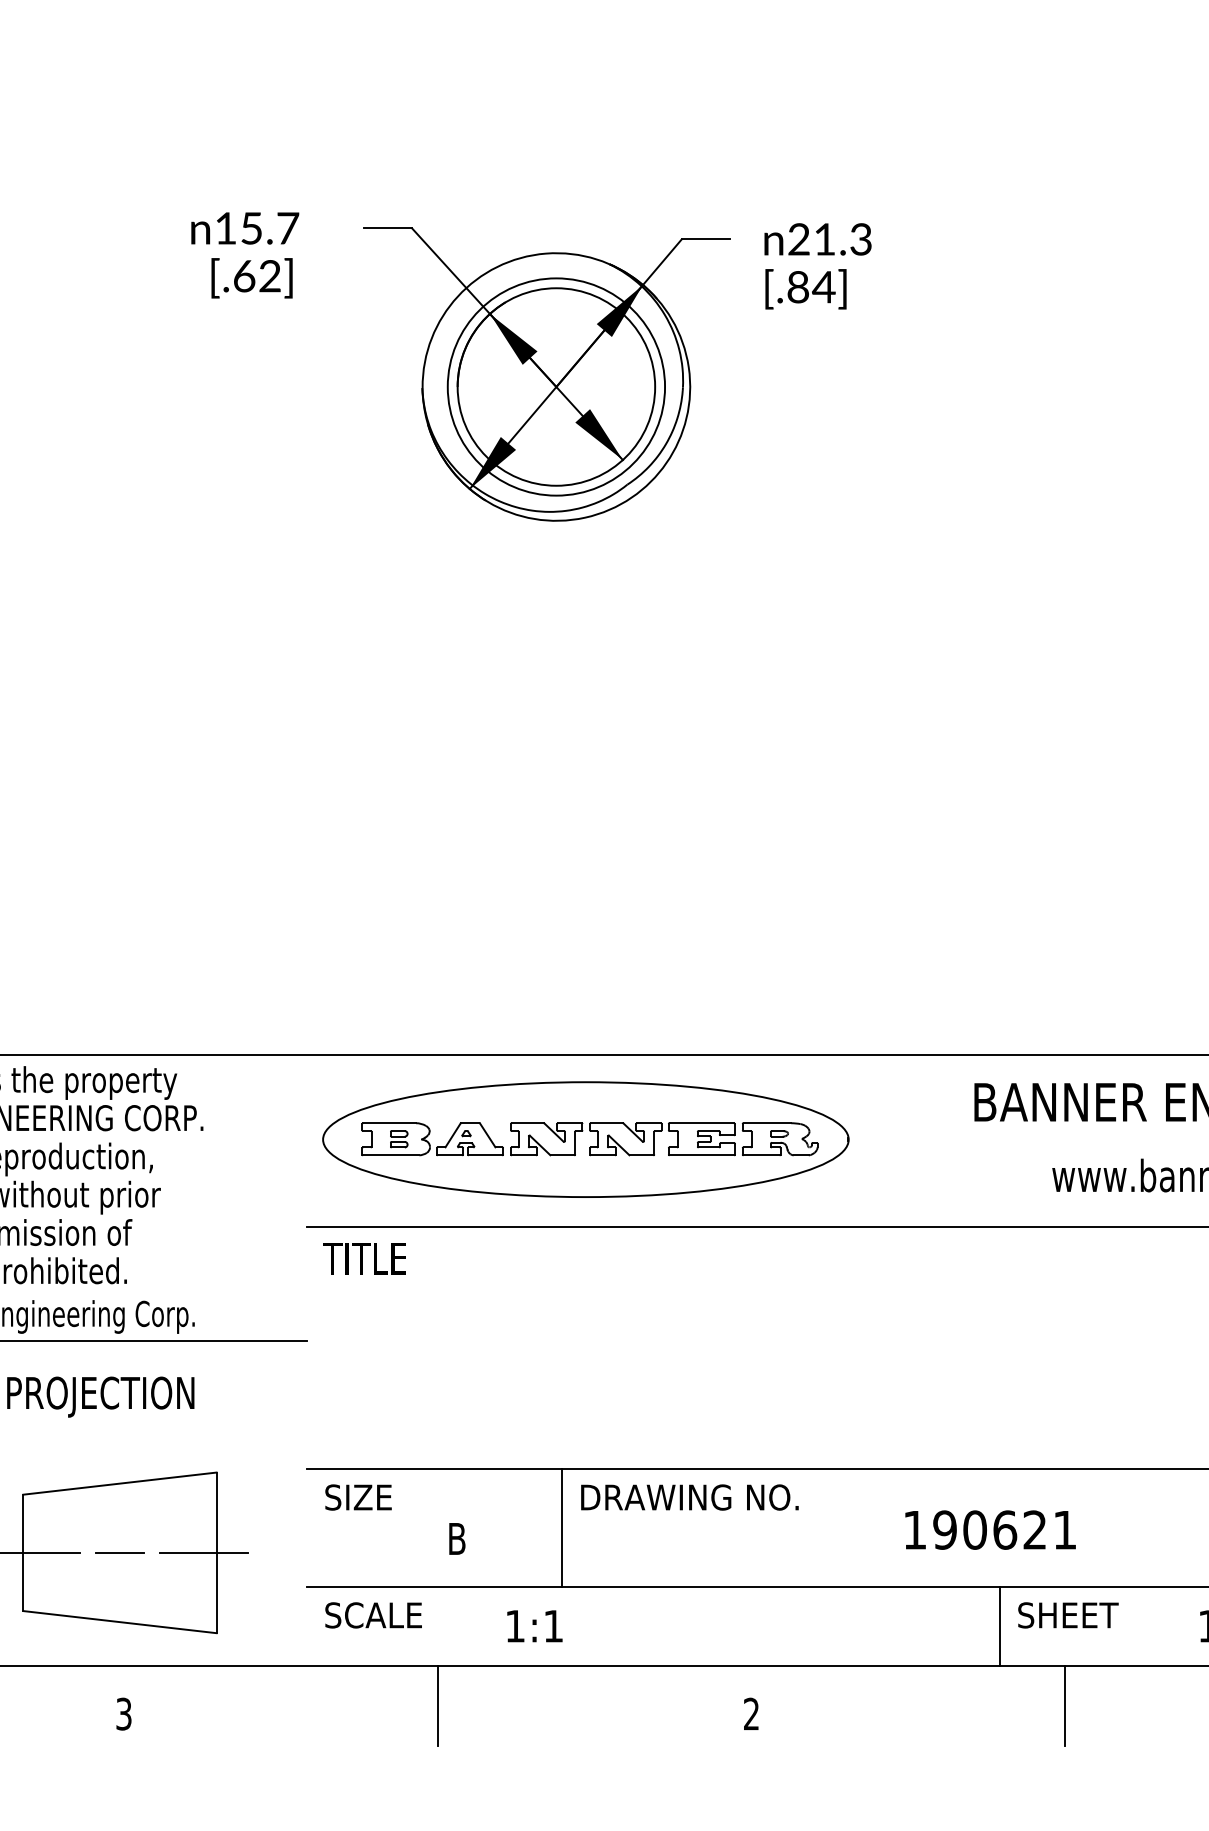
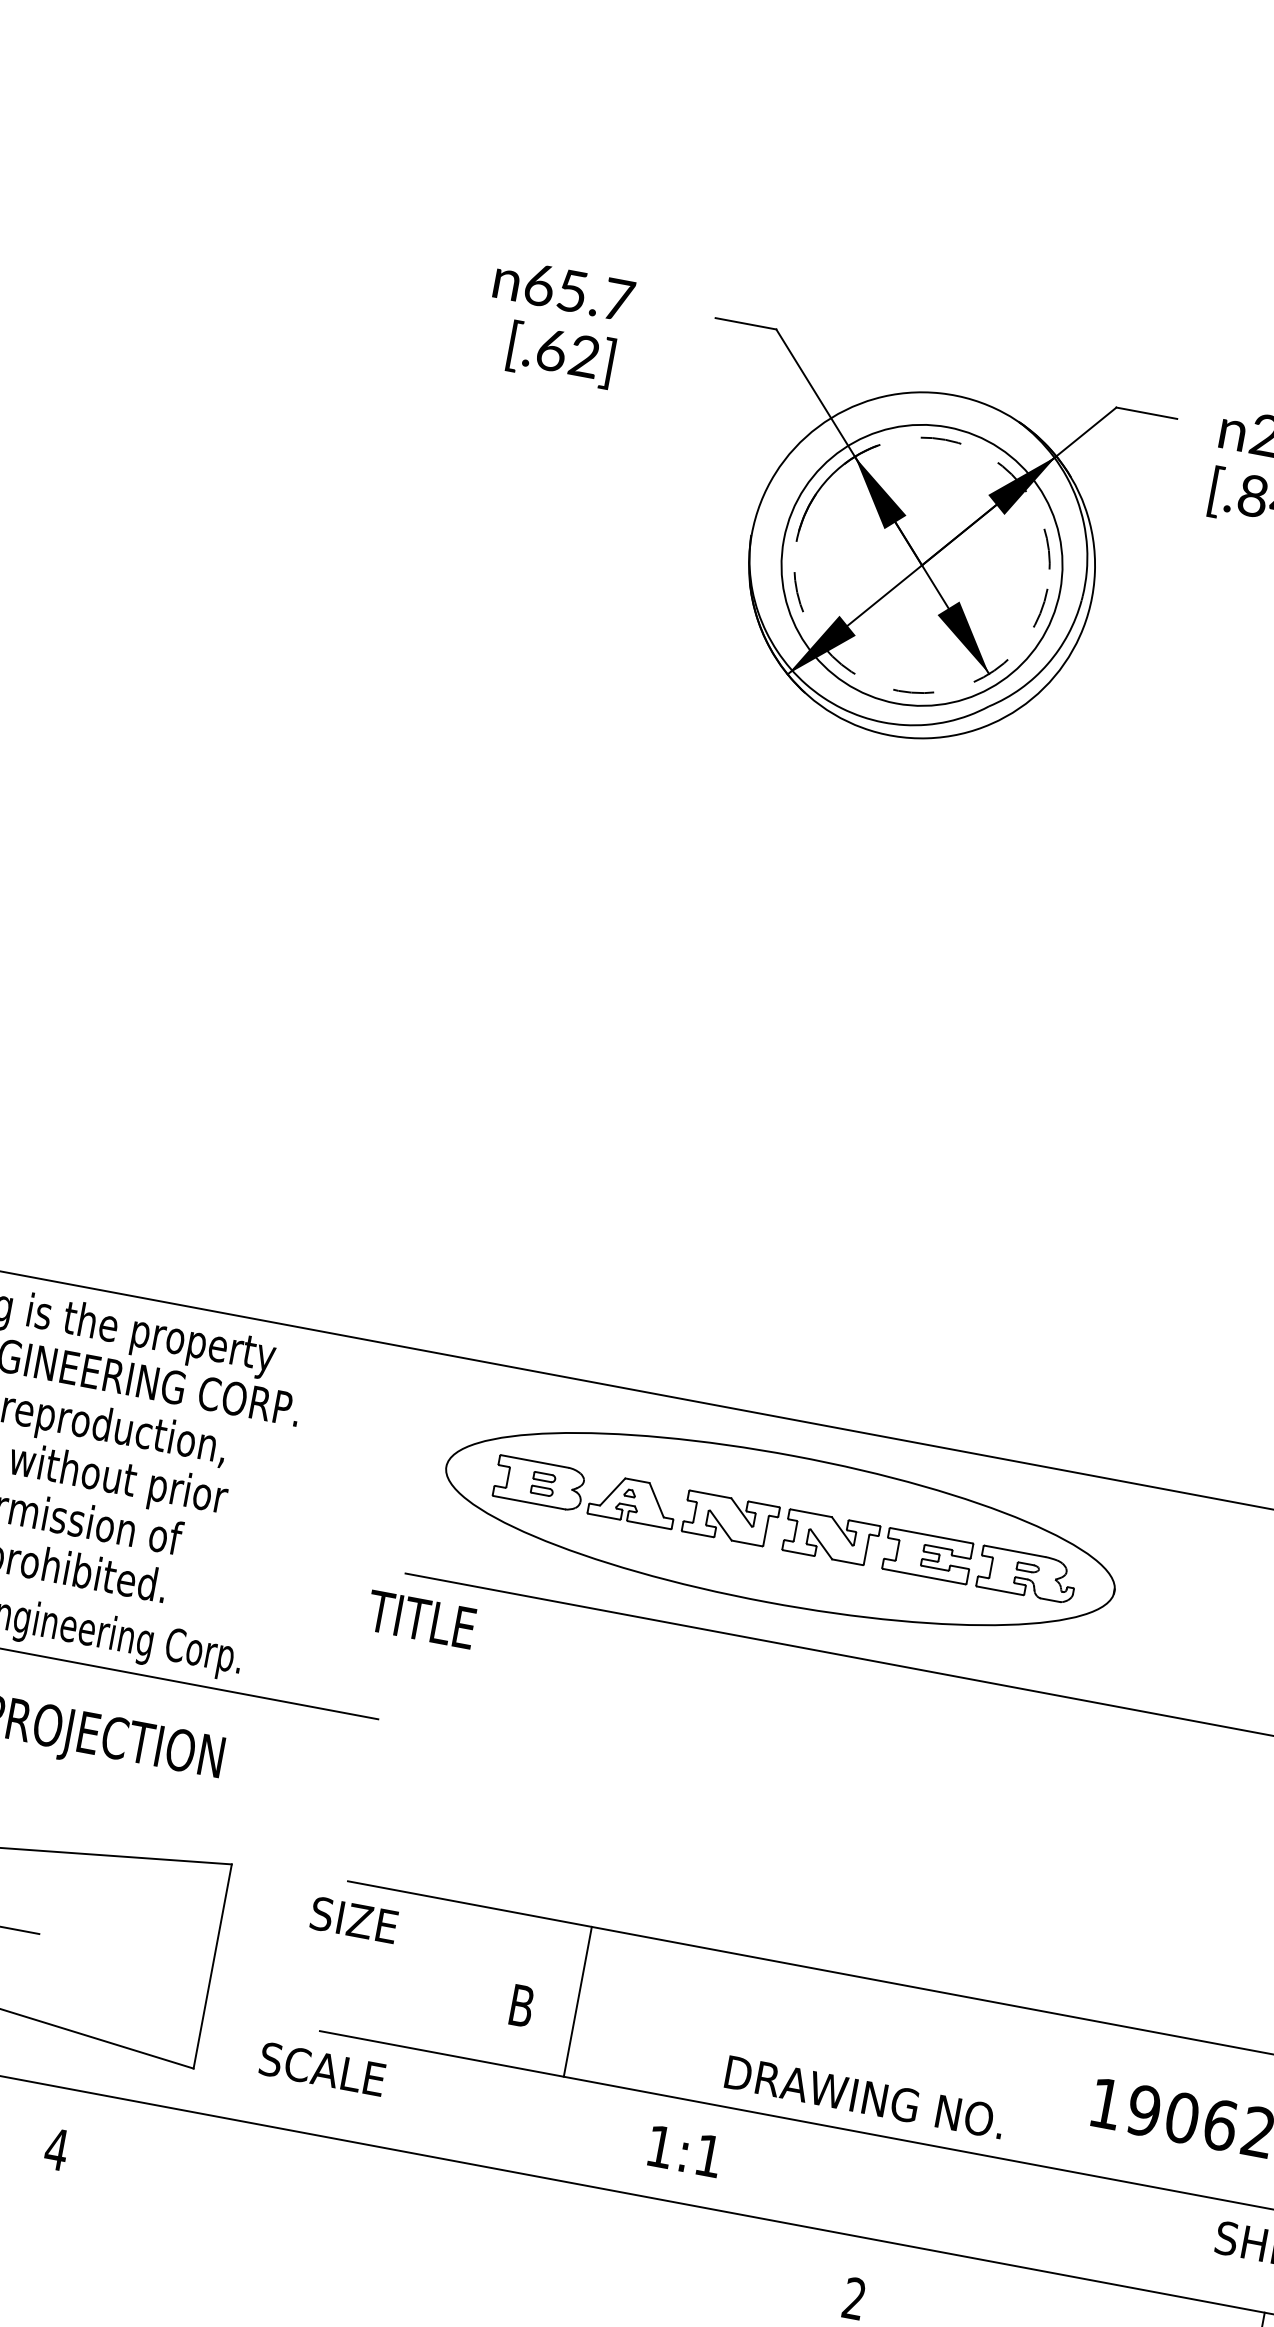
text: (225, 228) -> (539, 285), 15.7 -> 65.7
circle: (556, 386) -> (922, 564), solid -> dashed
text: (364, 1258) -> (420, 1619), moved
text: (358, 1497) -> (354, 1920), moved
text: (689, 1497) -> (864, 2097), moved
line: (562, 1527) -> (578, 2001), moved
line: (119, 1552) -> (89, 1942), removed
line: (203, 1552) -> (196, 1962), removed
text: (373, 1615) -> (322, 2069), moved
text: (534, 1626) -> (684, 2151), moved
line: (1000, 1626) -> (1191, 2246), removed
line: (437, 1706) -> (457, 2214), removed
text: (123, 1713) -> (56, 2148), 3 -> 4

